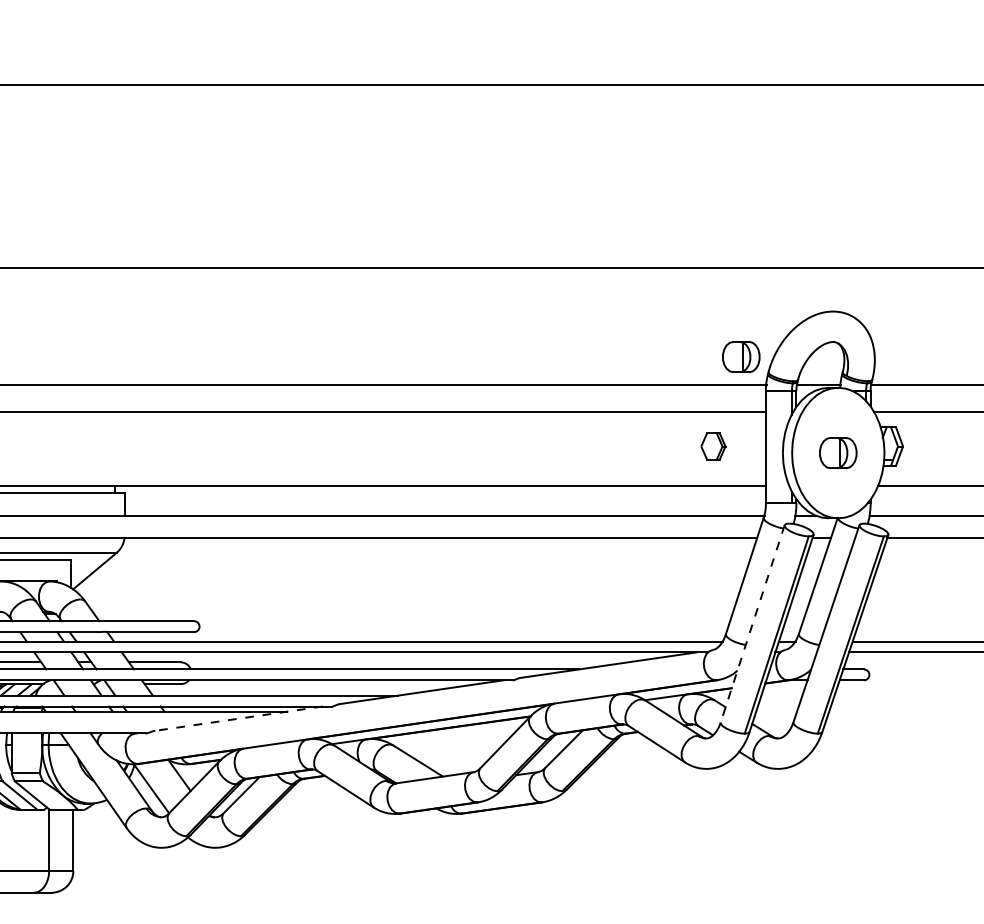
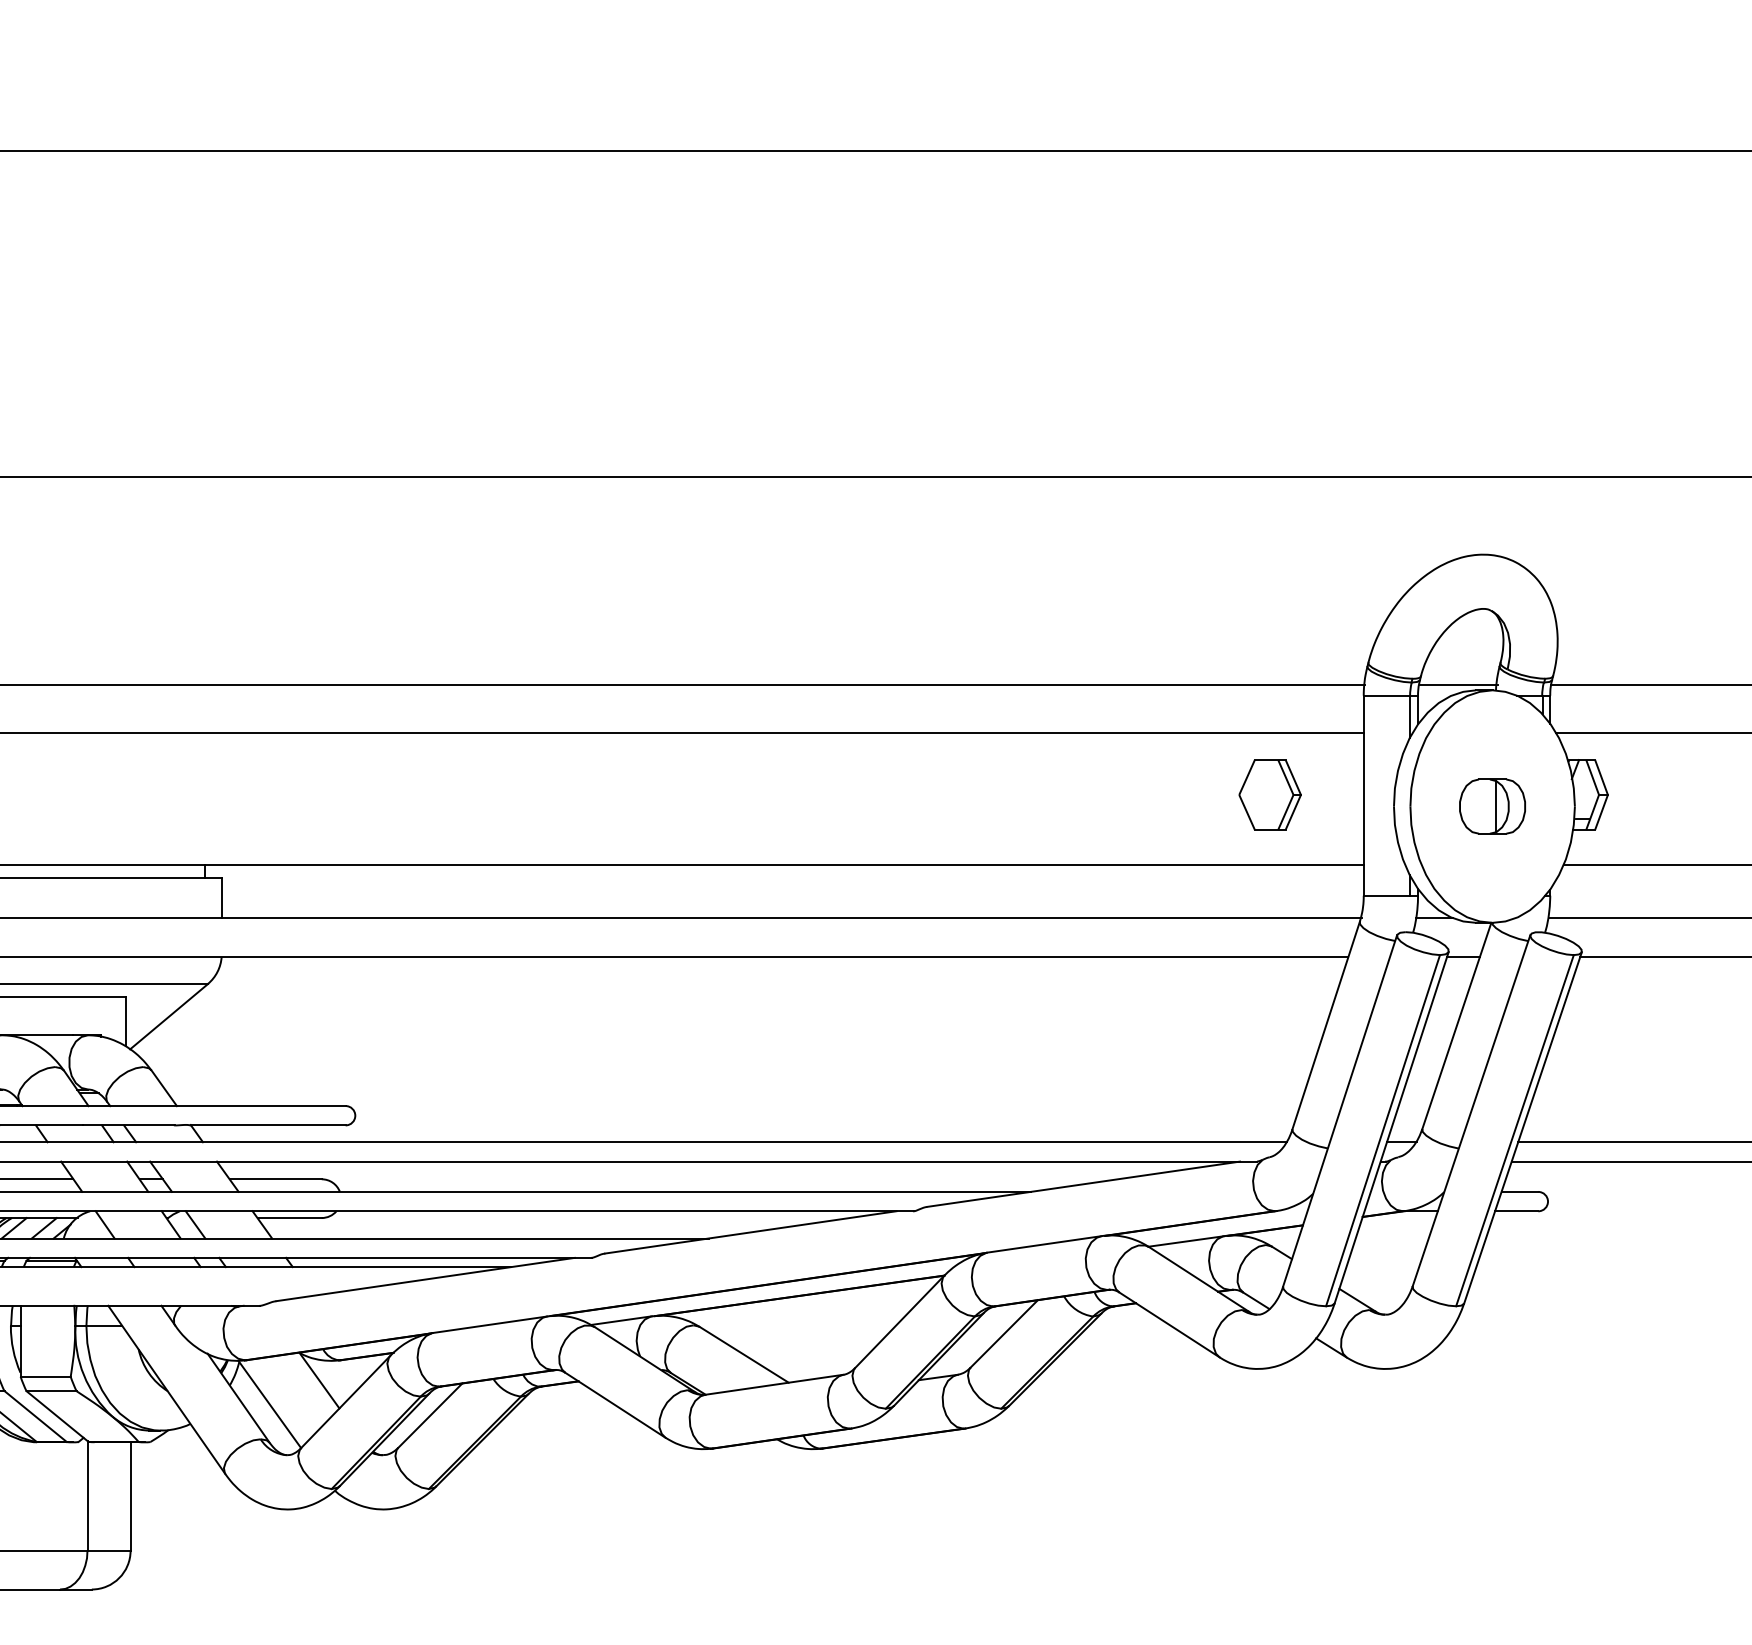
part: (741, 356) -> (1320, 634), removed
part: (713, 446) -> (1270, 794), size x1.43
line: (752, 623) -> (1339, 1110), dashed -> solid
line: (239, 718) -> (426, 1279), dashed -> solid

